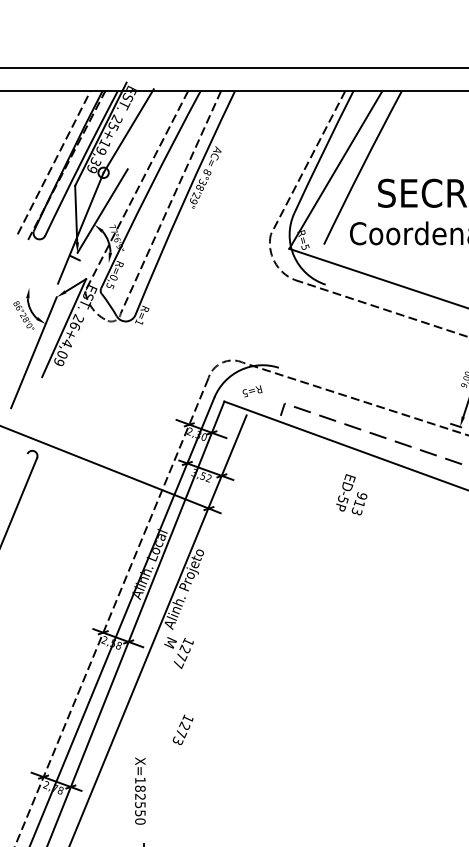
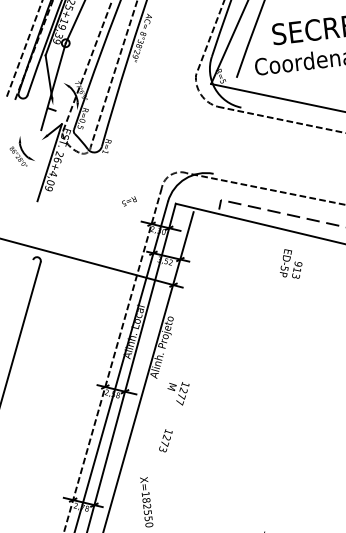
line: (102, 210) -> (68, 71), removed
line: (33, 352) -> (28, 183), removed
text: (252, 391) -> (129, 201), moved
text: (351, 494) -> (290, 263), moved
text: (178, 653) -> (178, 394), moved
text: (182, 729) -> (165, 440), moved

